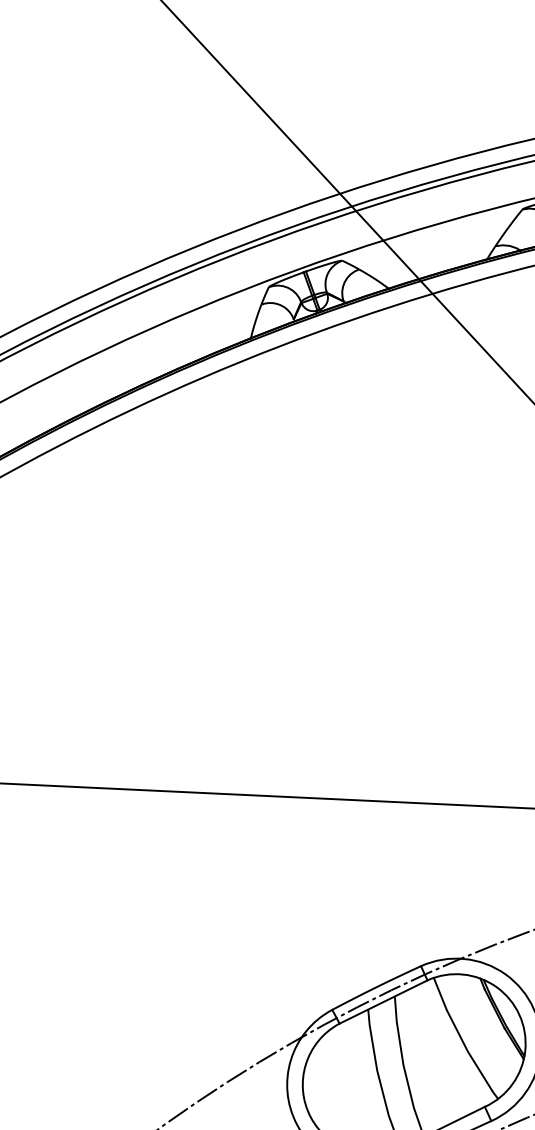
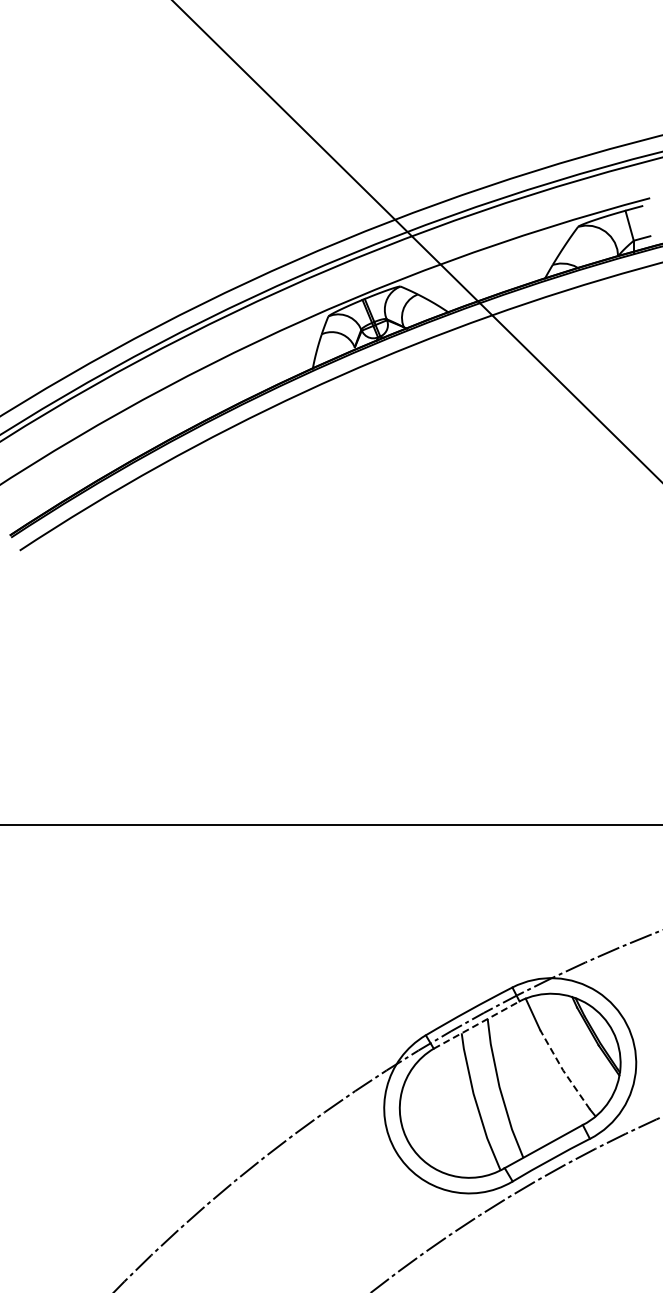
line: (383, 1002) -> (476, 1025), solid -> dashed
line: (468, 1051) -> (563, 1070), solid -> dashed

